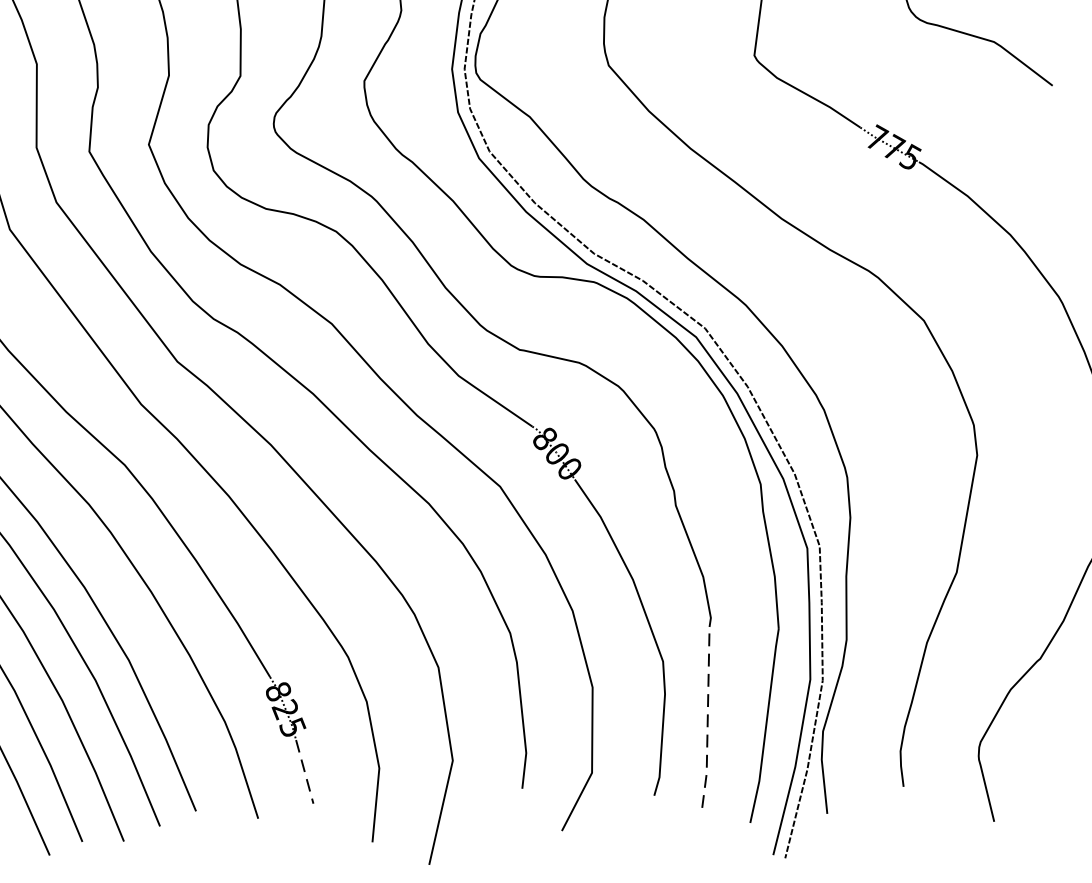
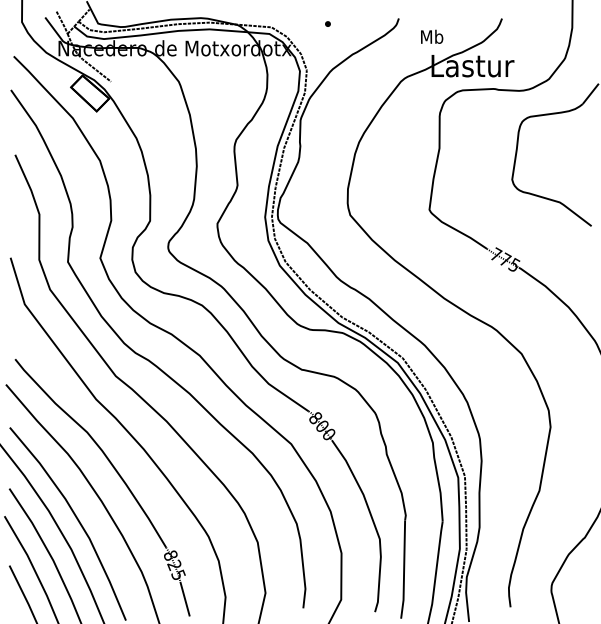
line: (708, 719) -> (404, 570), dashed -> solid
line: (305, 772) -> (185, 599), dashed -> solid

